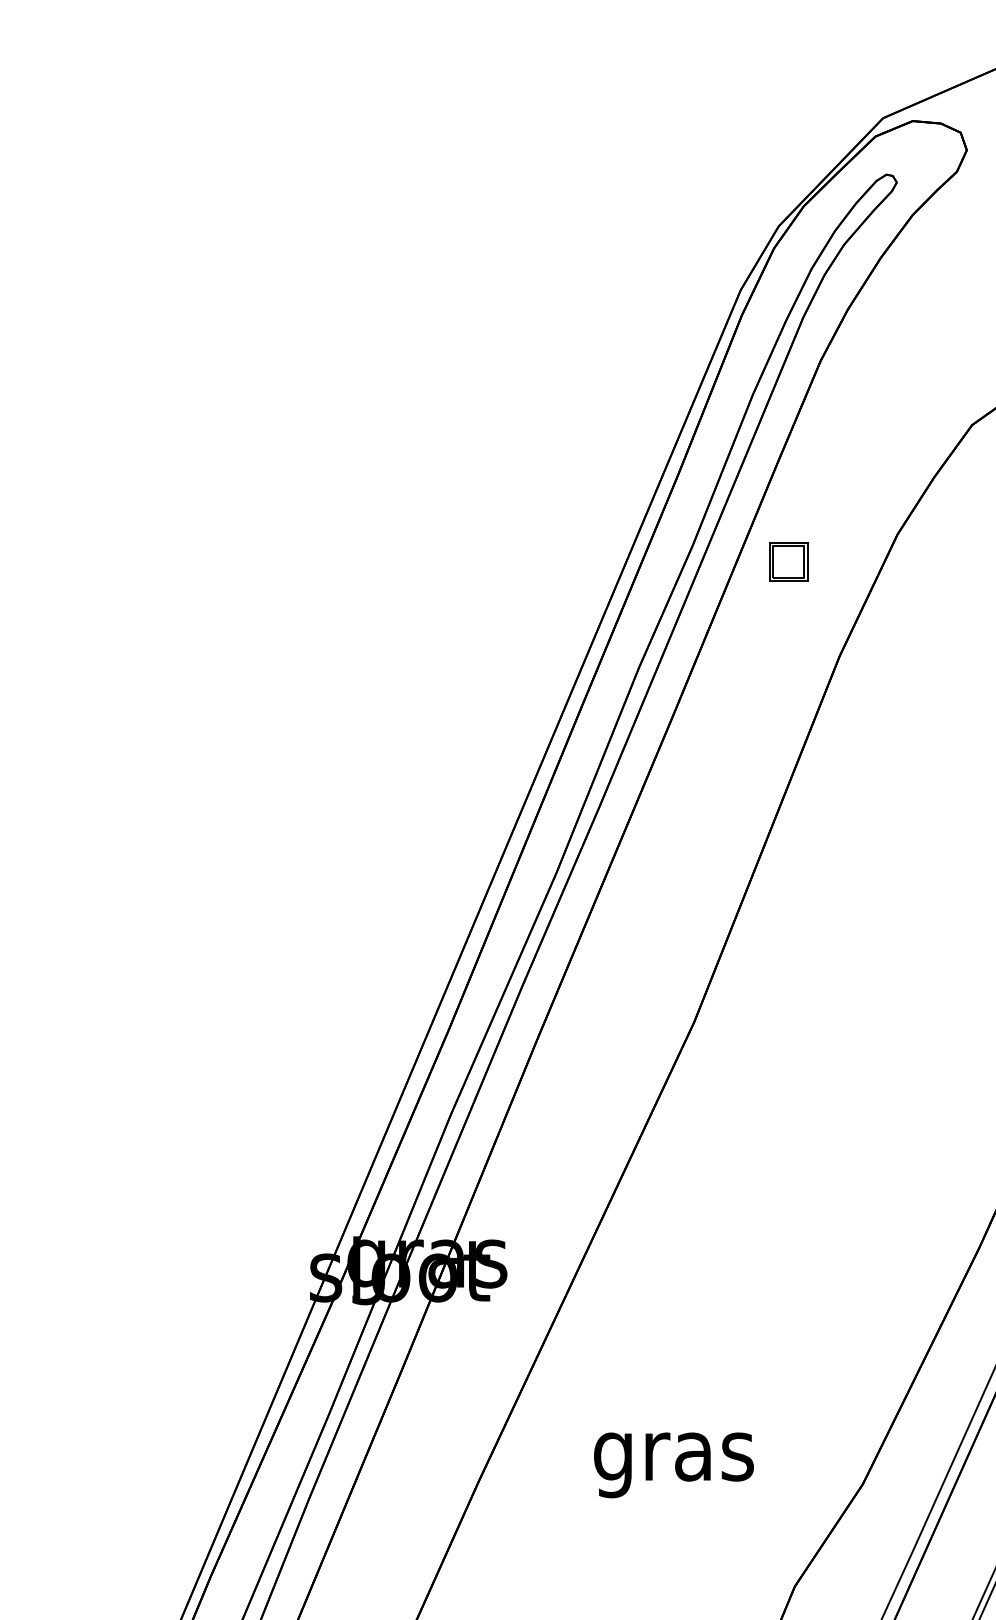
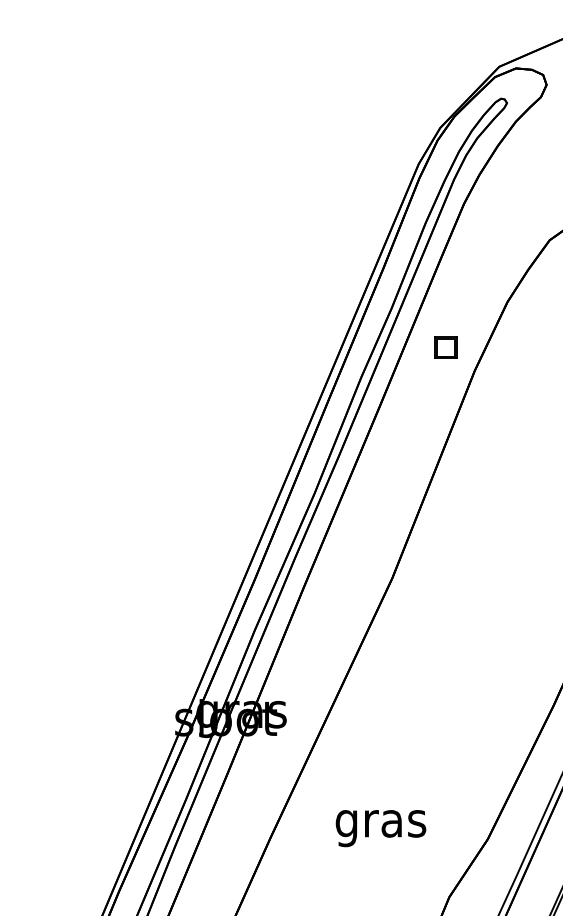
part: (788, 561) -> (445, 347), moved

